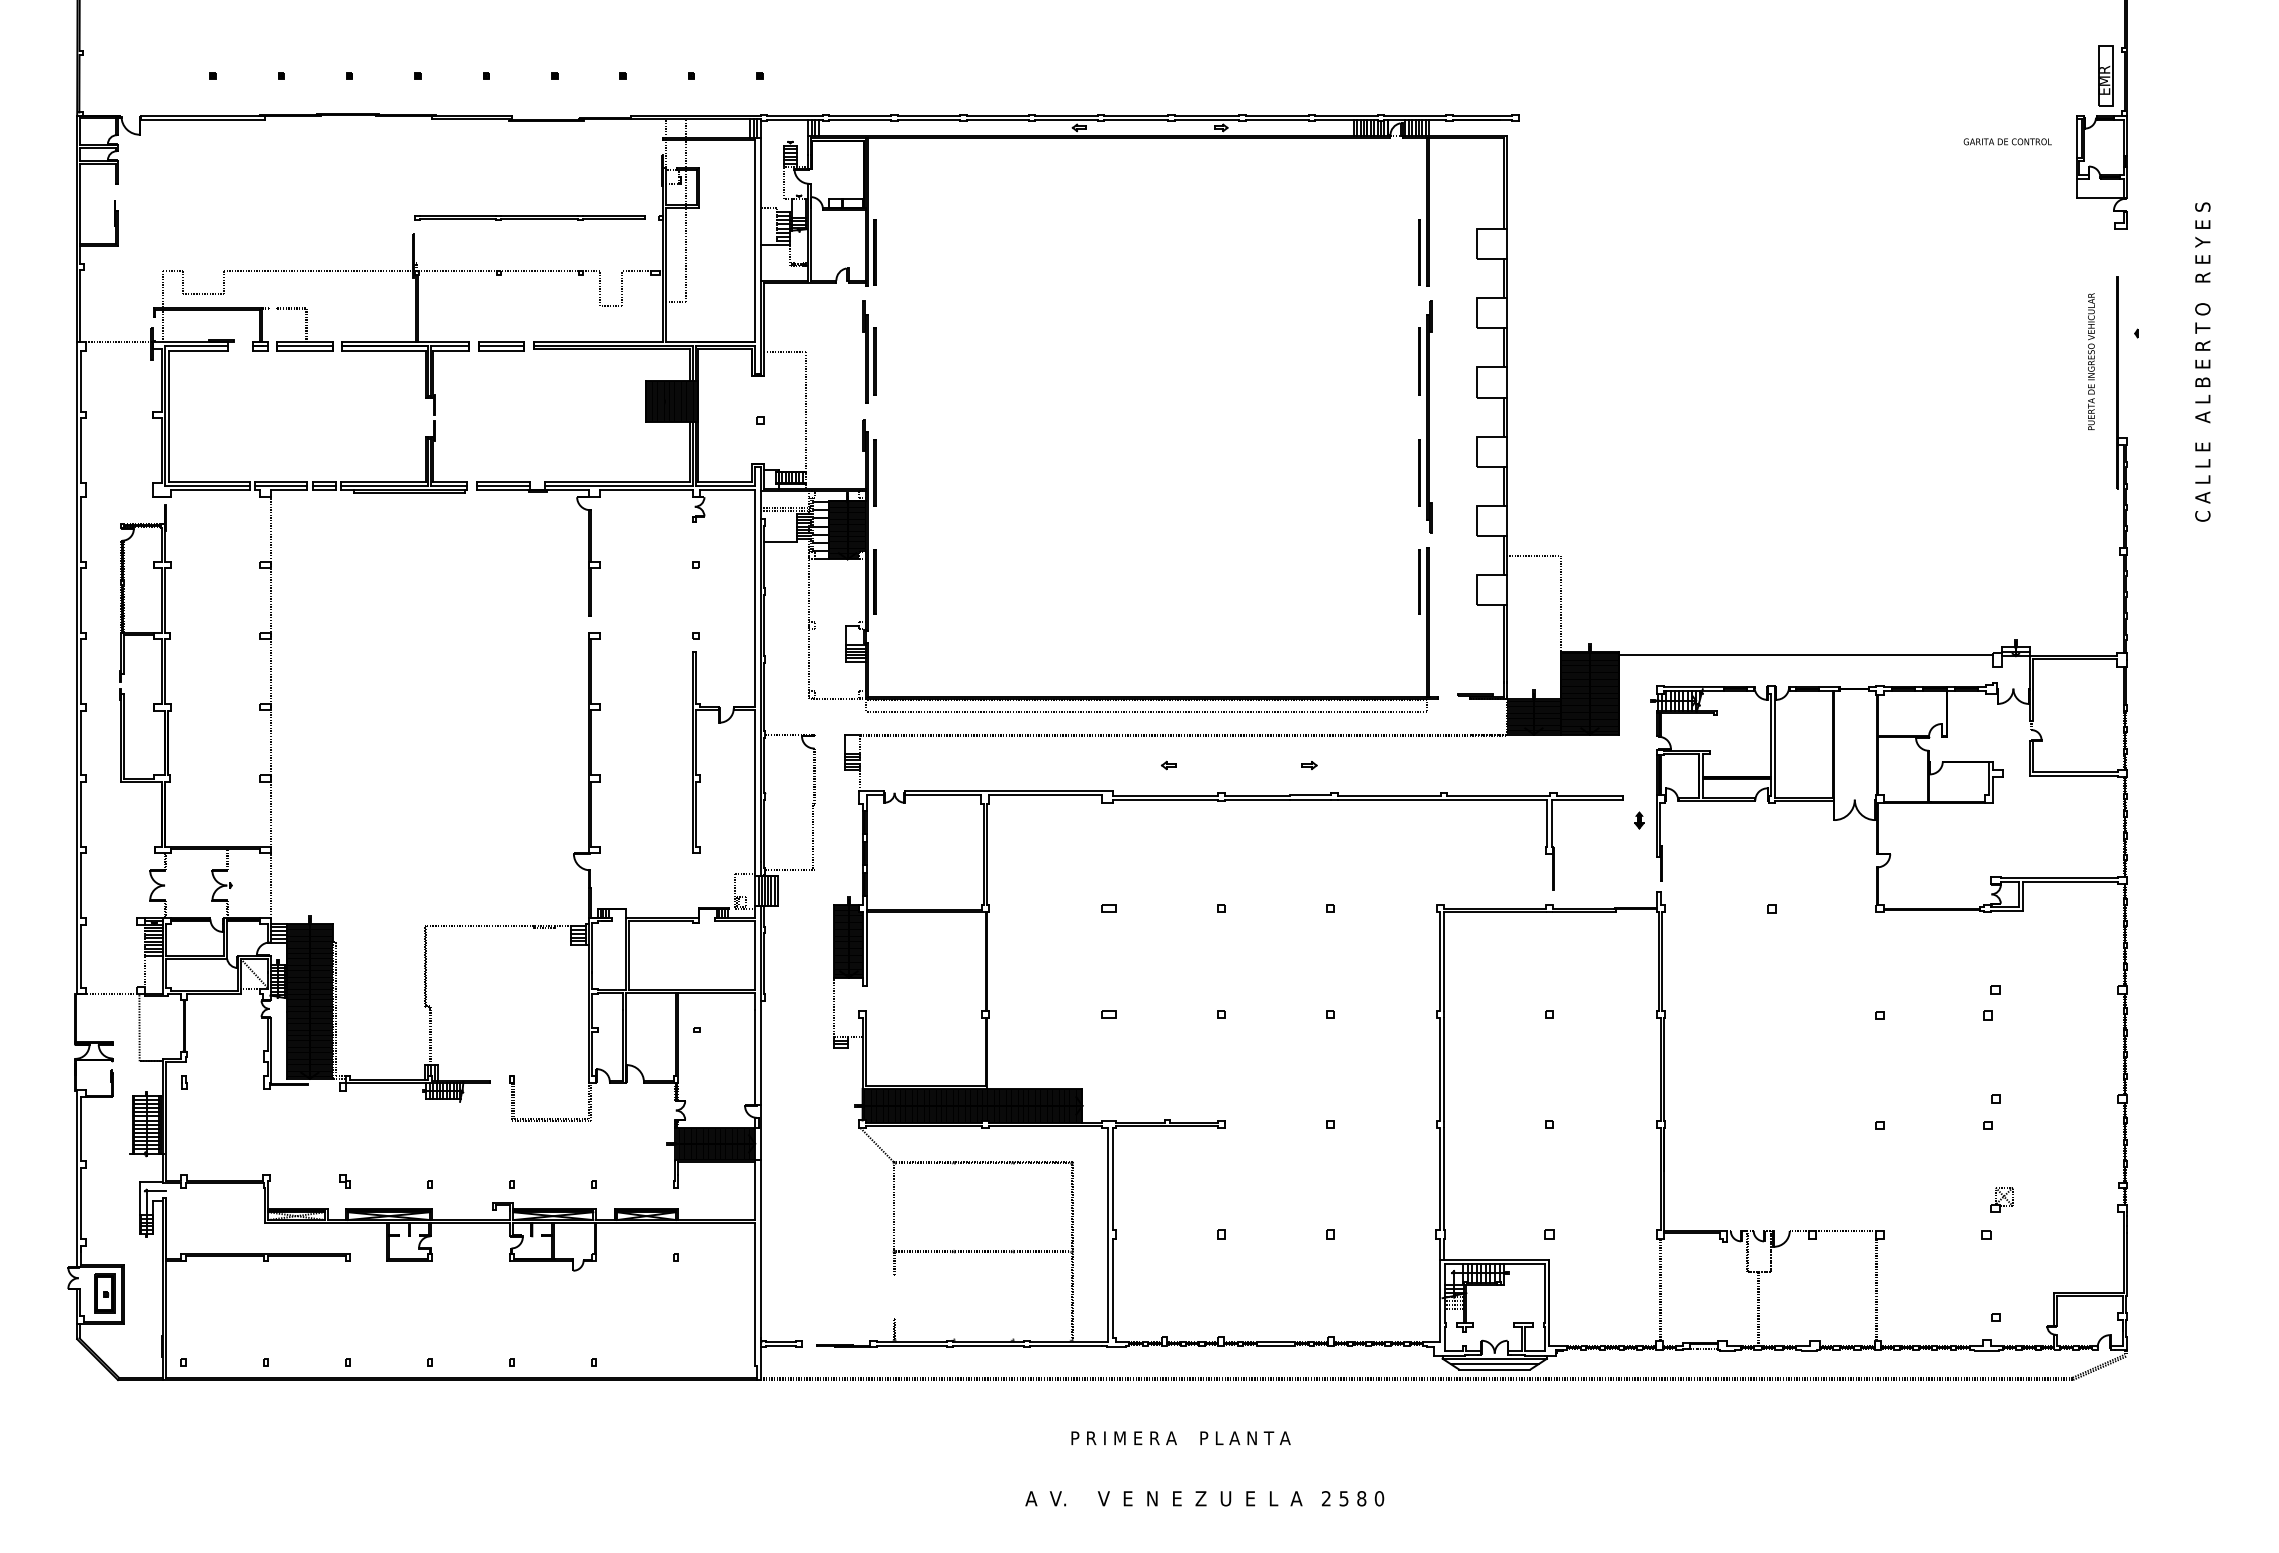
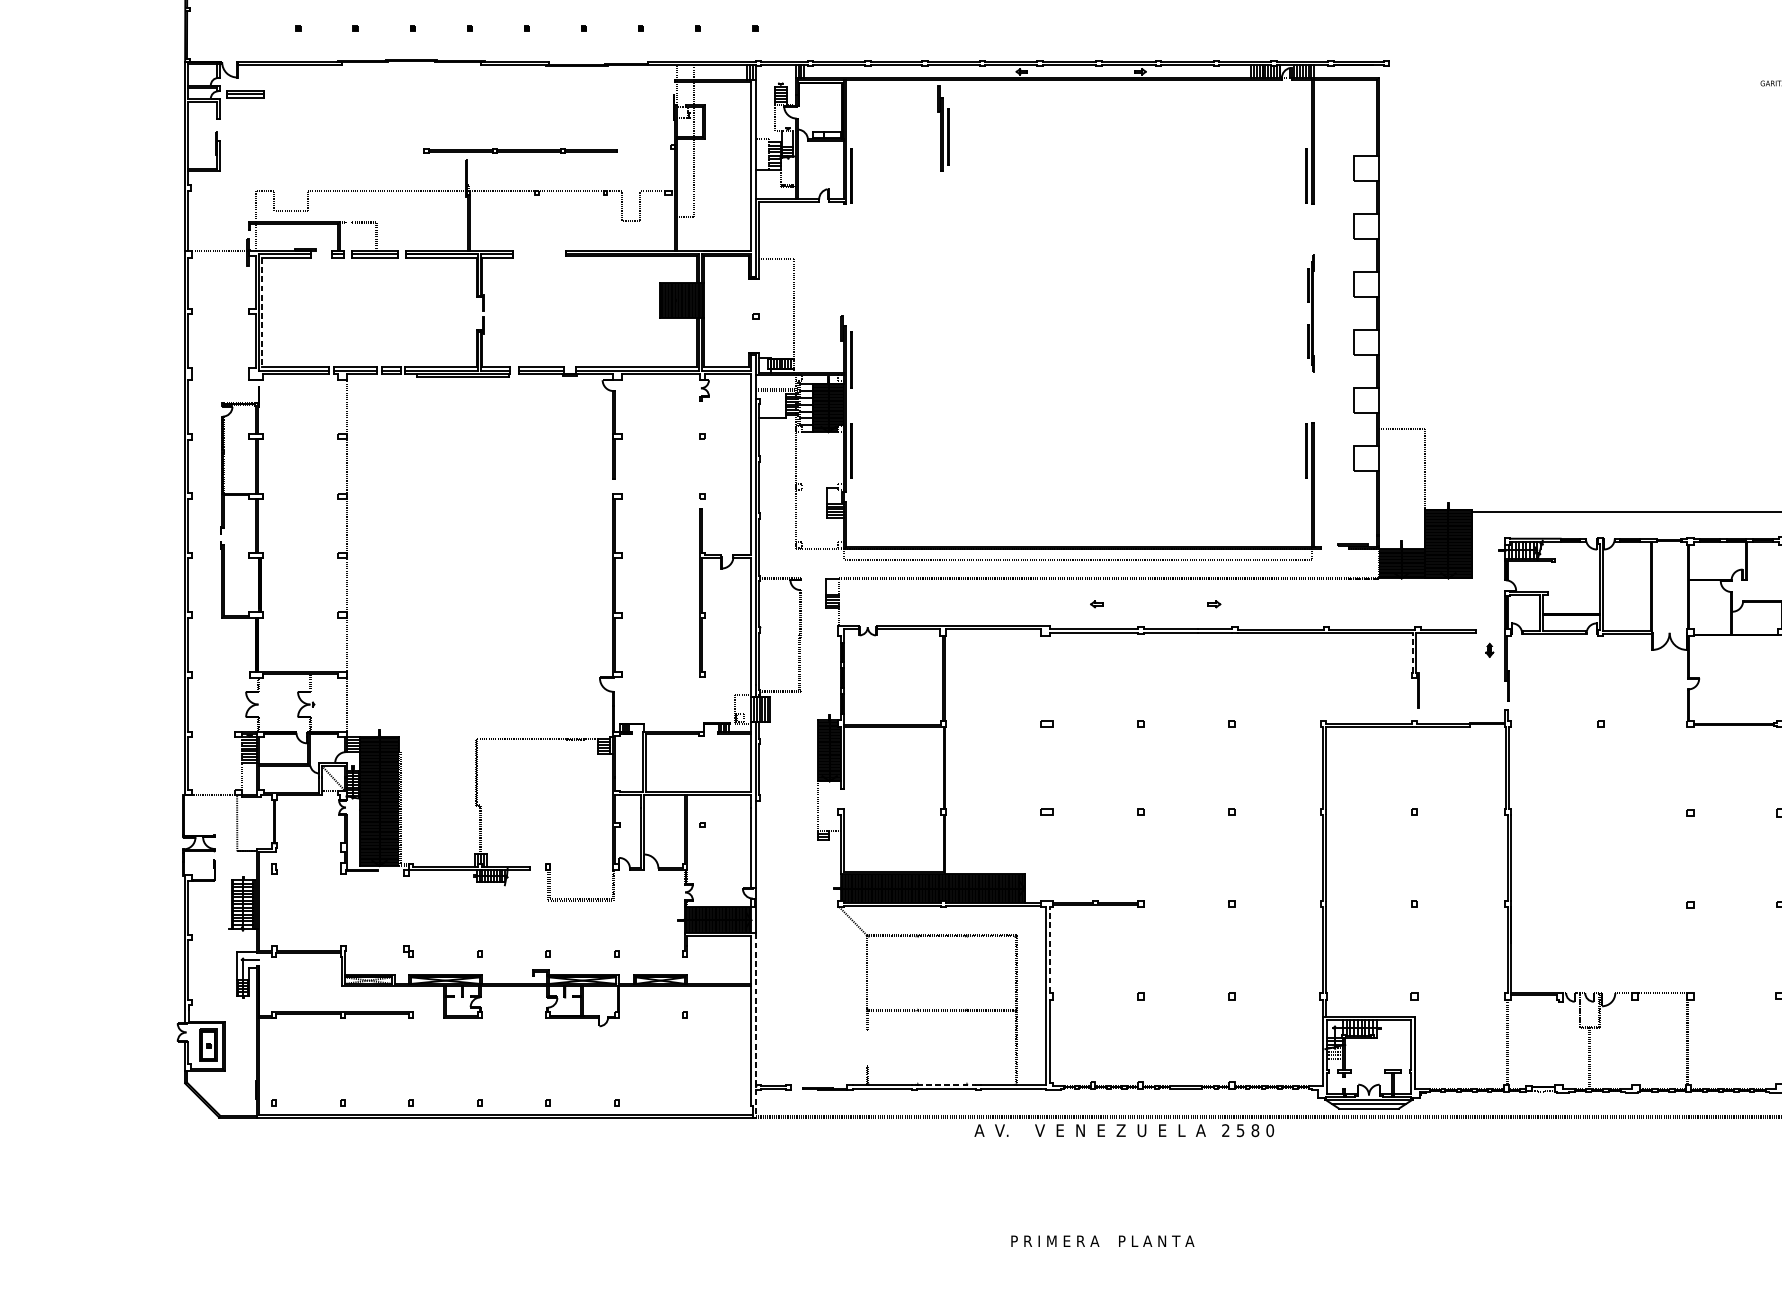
part: (529, 217) -> (520, 150), moved
part: (501, 346) -> (245, 94), moved
part: (869, 351) -> (943, 128), moved
line: (169, 416) -> (262, 312), solid -> dashed
part: (1425, 416) -> (1311, 312), size x0.6
line: (1547, 823) -> (1413, 652), solid -> dashed
line: (1112, 1178) -> (1049, 949), solid -> dashed
line: (760, 1270) -> (755, 1026), solid -> dashed
line: (989, 1341) -> (947, 1085), solid -> dashed
text: (1180, 1437) -> (1102, 1240), moved
text: (1204, 1498) -> (1124, 1130), moved

